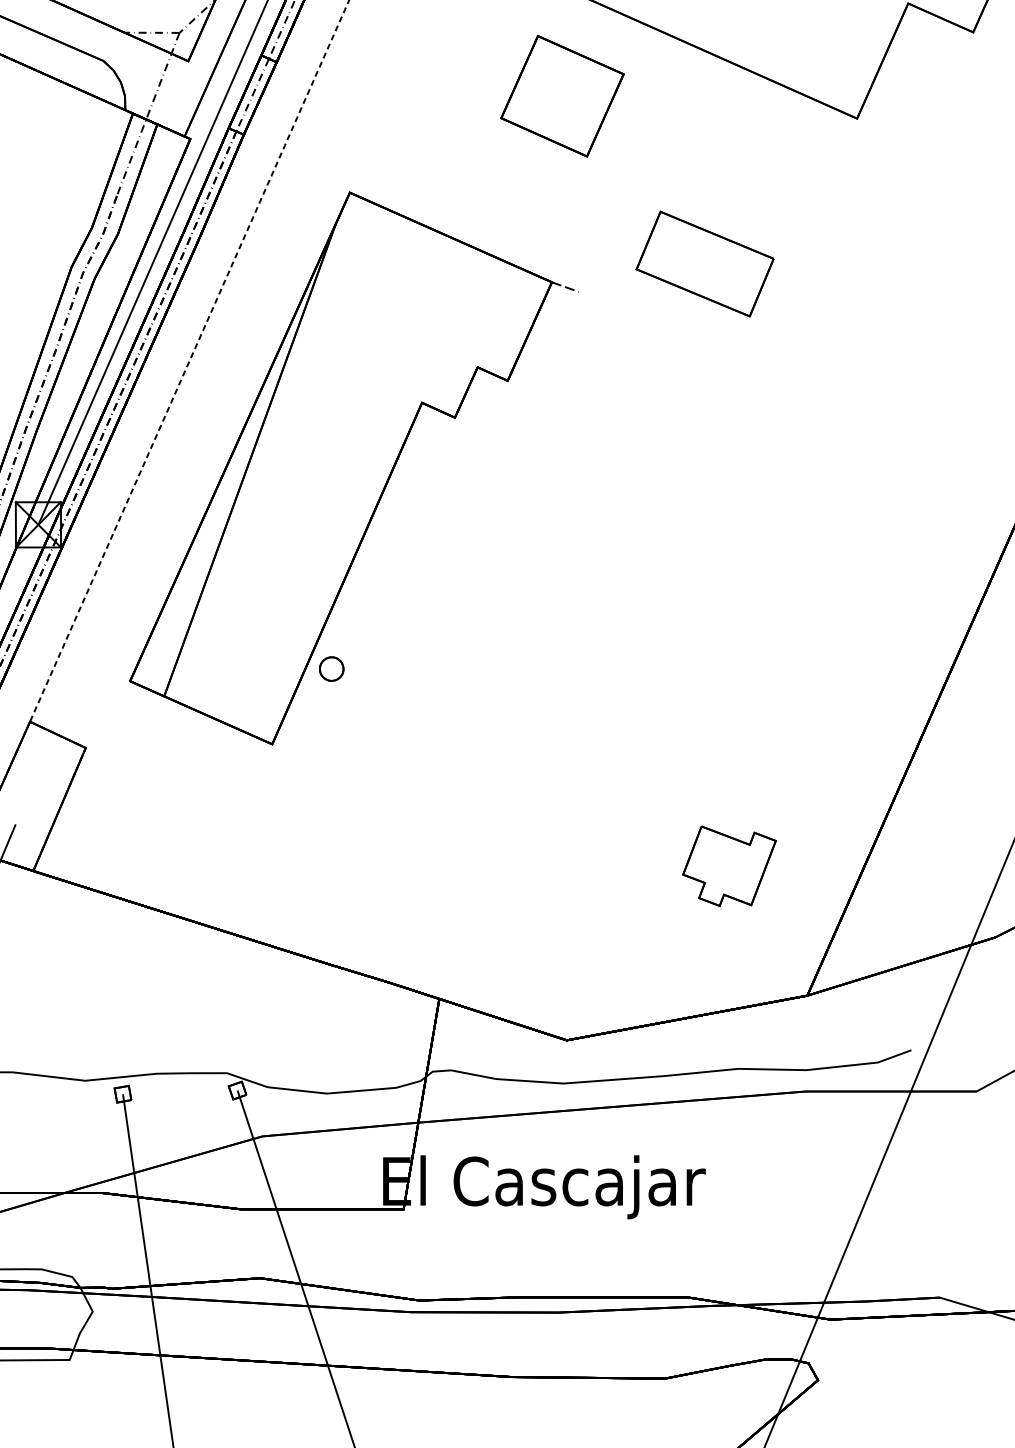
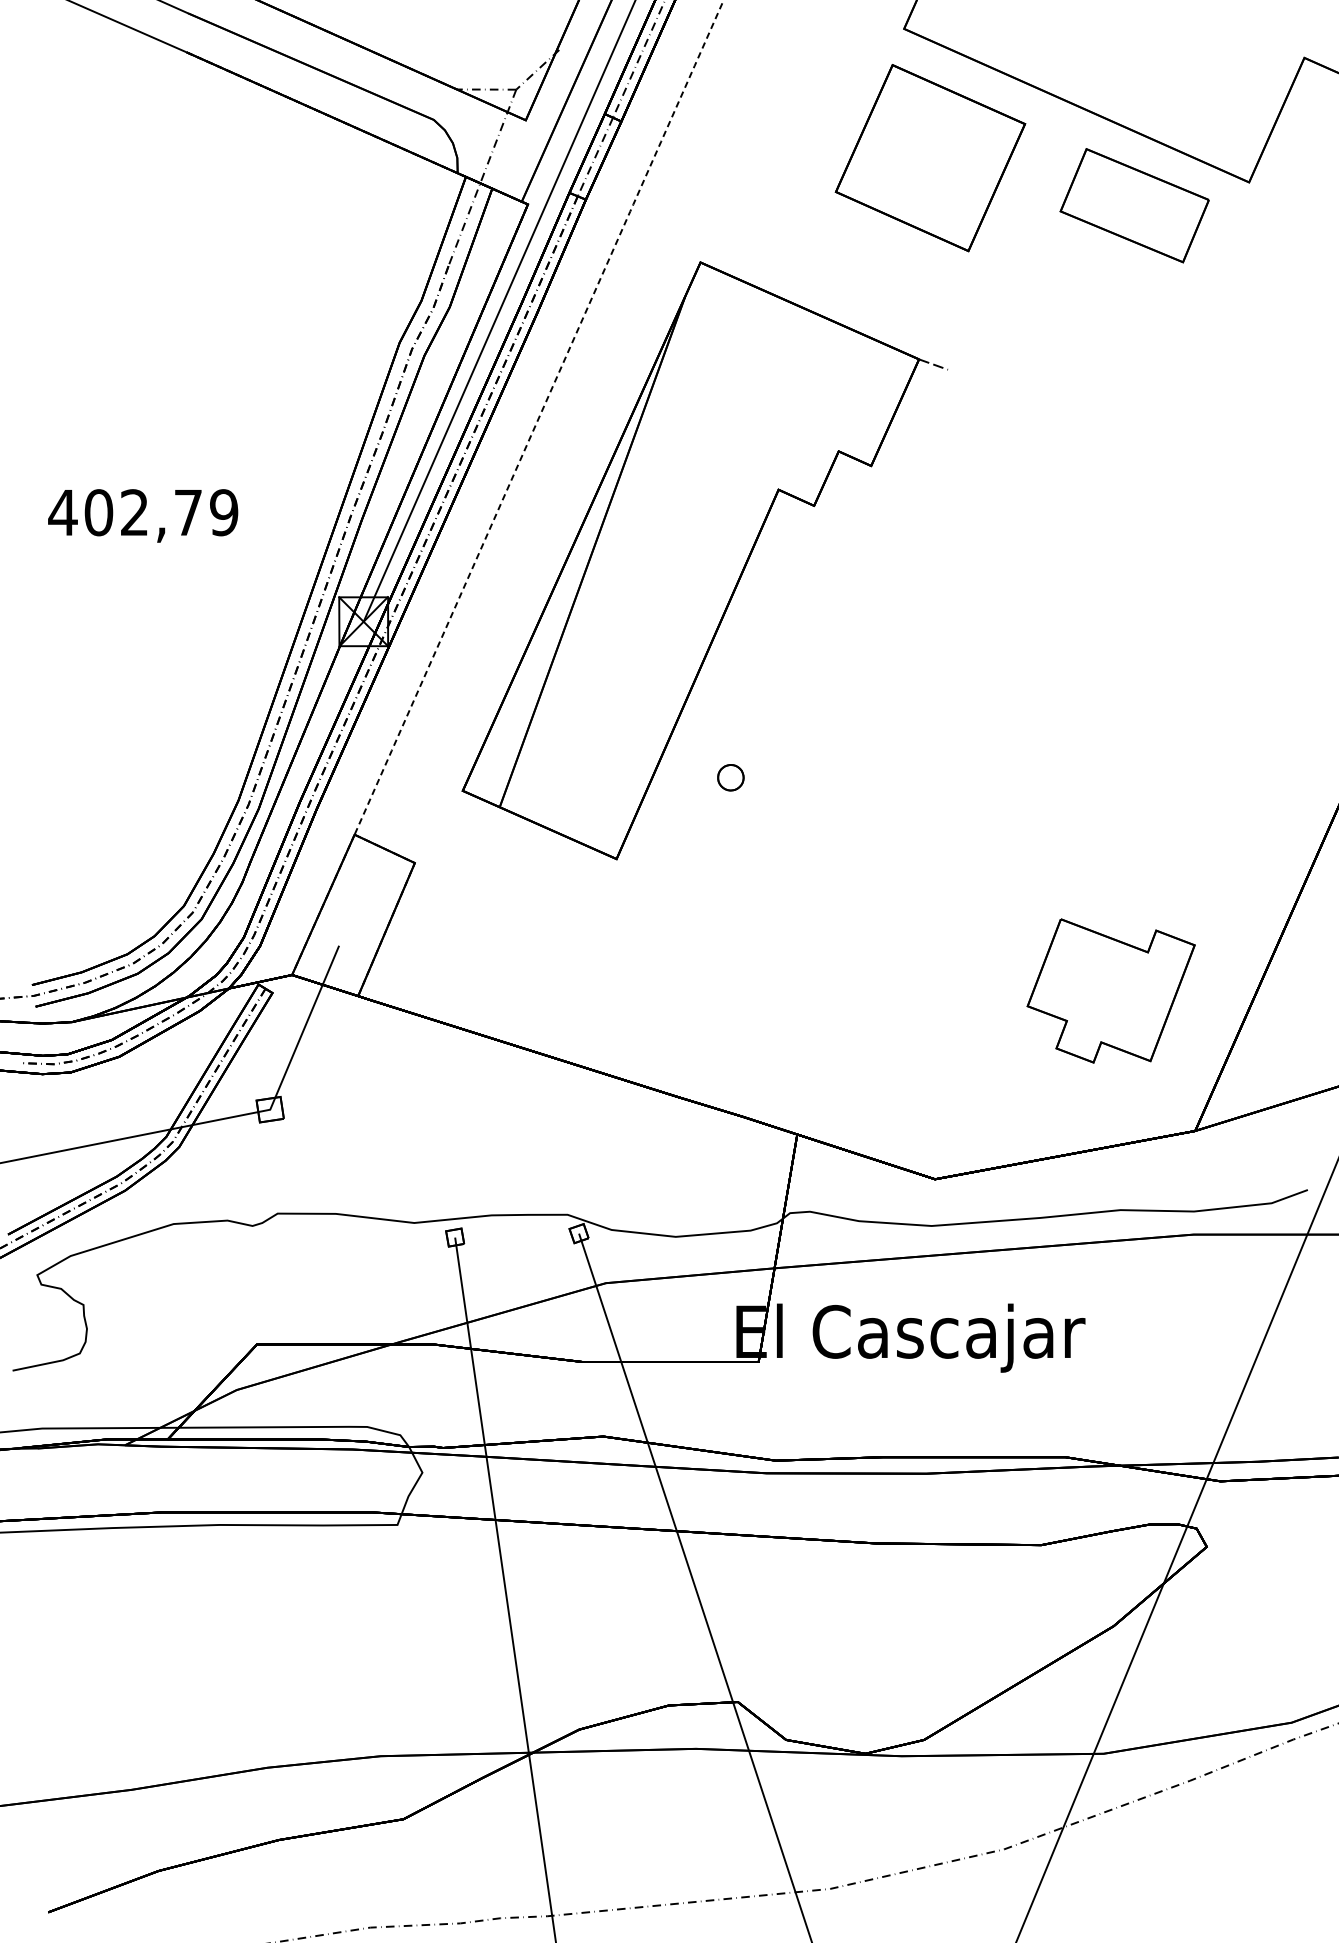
part: (562, 96) -> (930, 158), size x1.43
part: (704, 263) -> (1134, 205), moved
part: (331, 668) -> (730, 777), moved
part: (728, 865) -> (1110, 990), size x1.67

